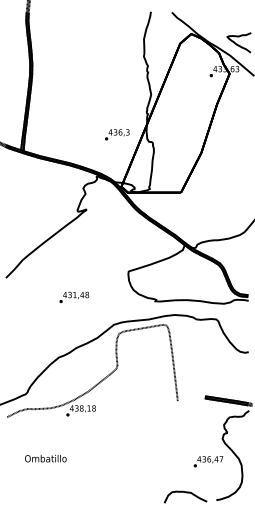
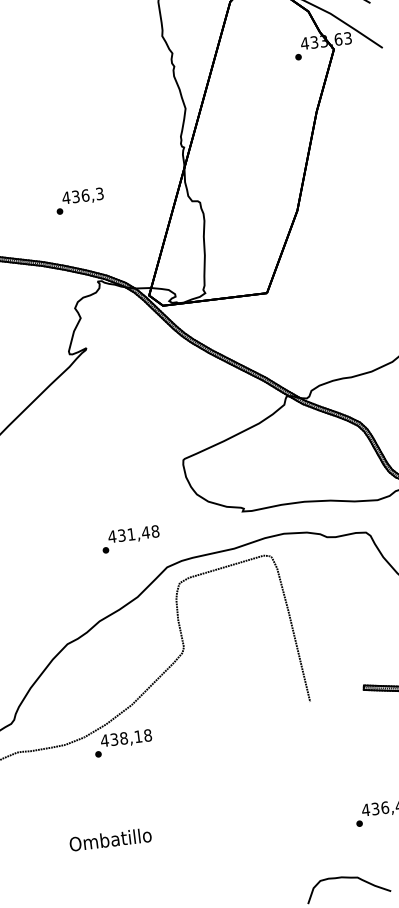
text: (117, 134) -> (80, 200), moved
text: (74, 296) -> (130, 537), moved
text: (45, 458) -> (109, 839), moved

